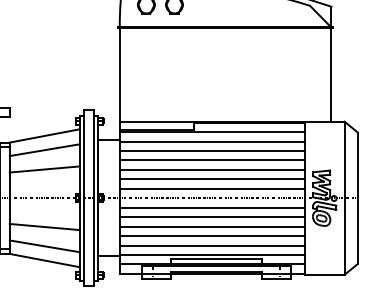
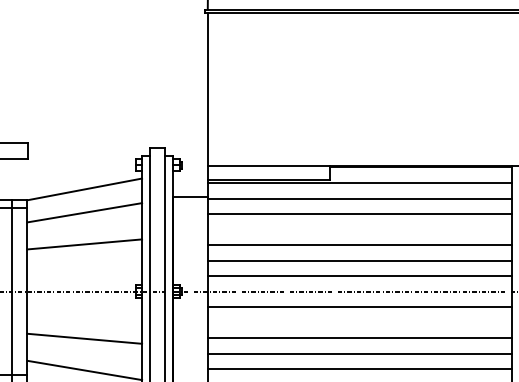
line: (211, 160) -> (358, 229), removed
line: (211, 217) -> (358, 323), removed

